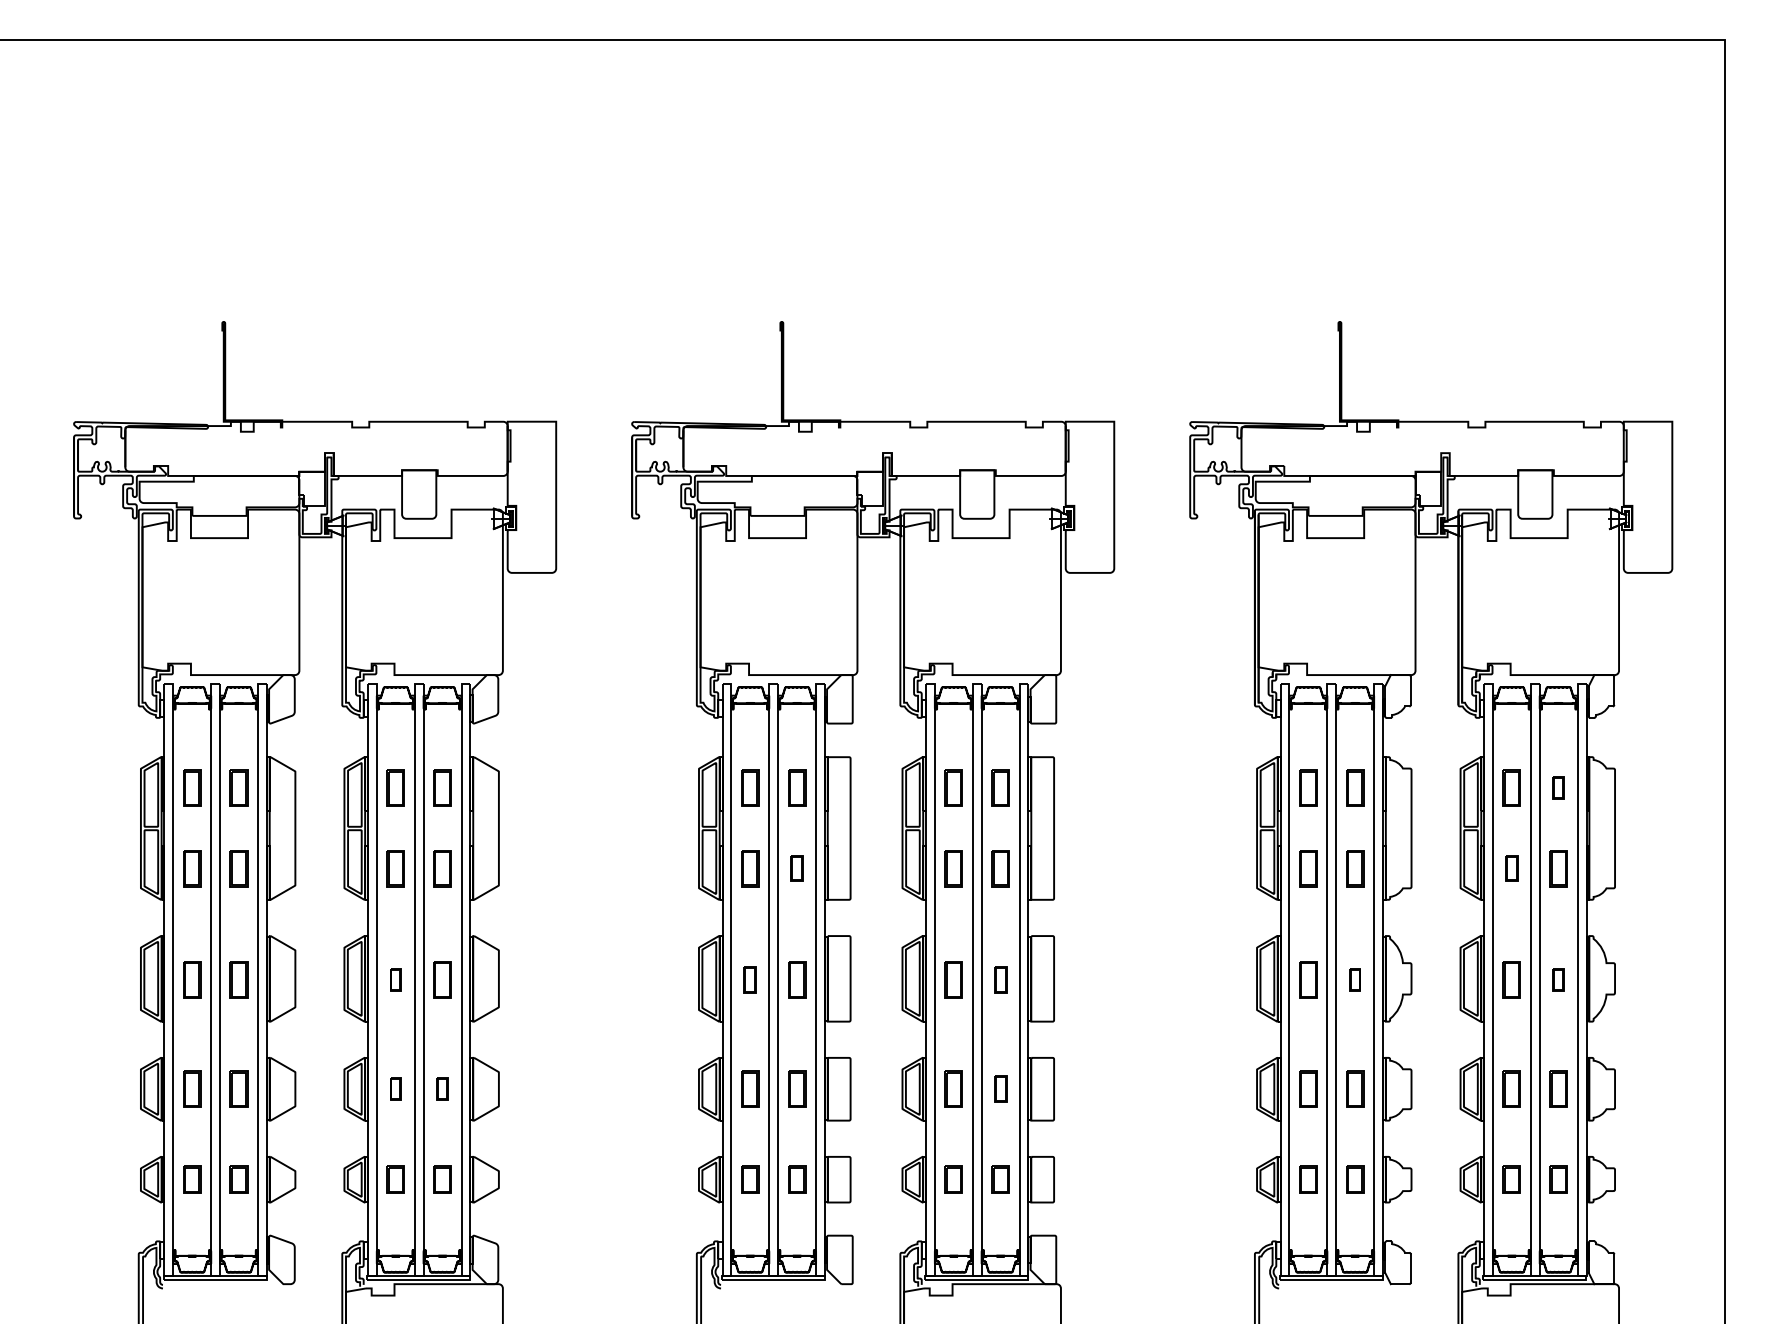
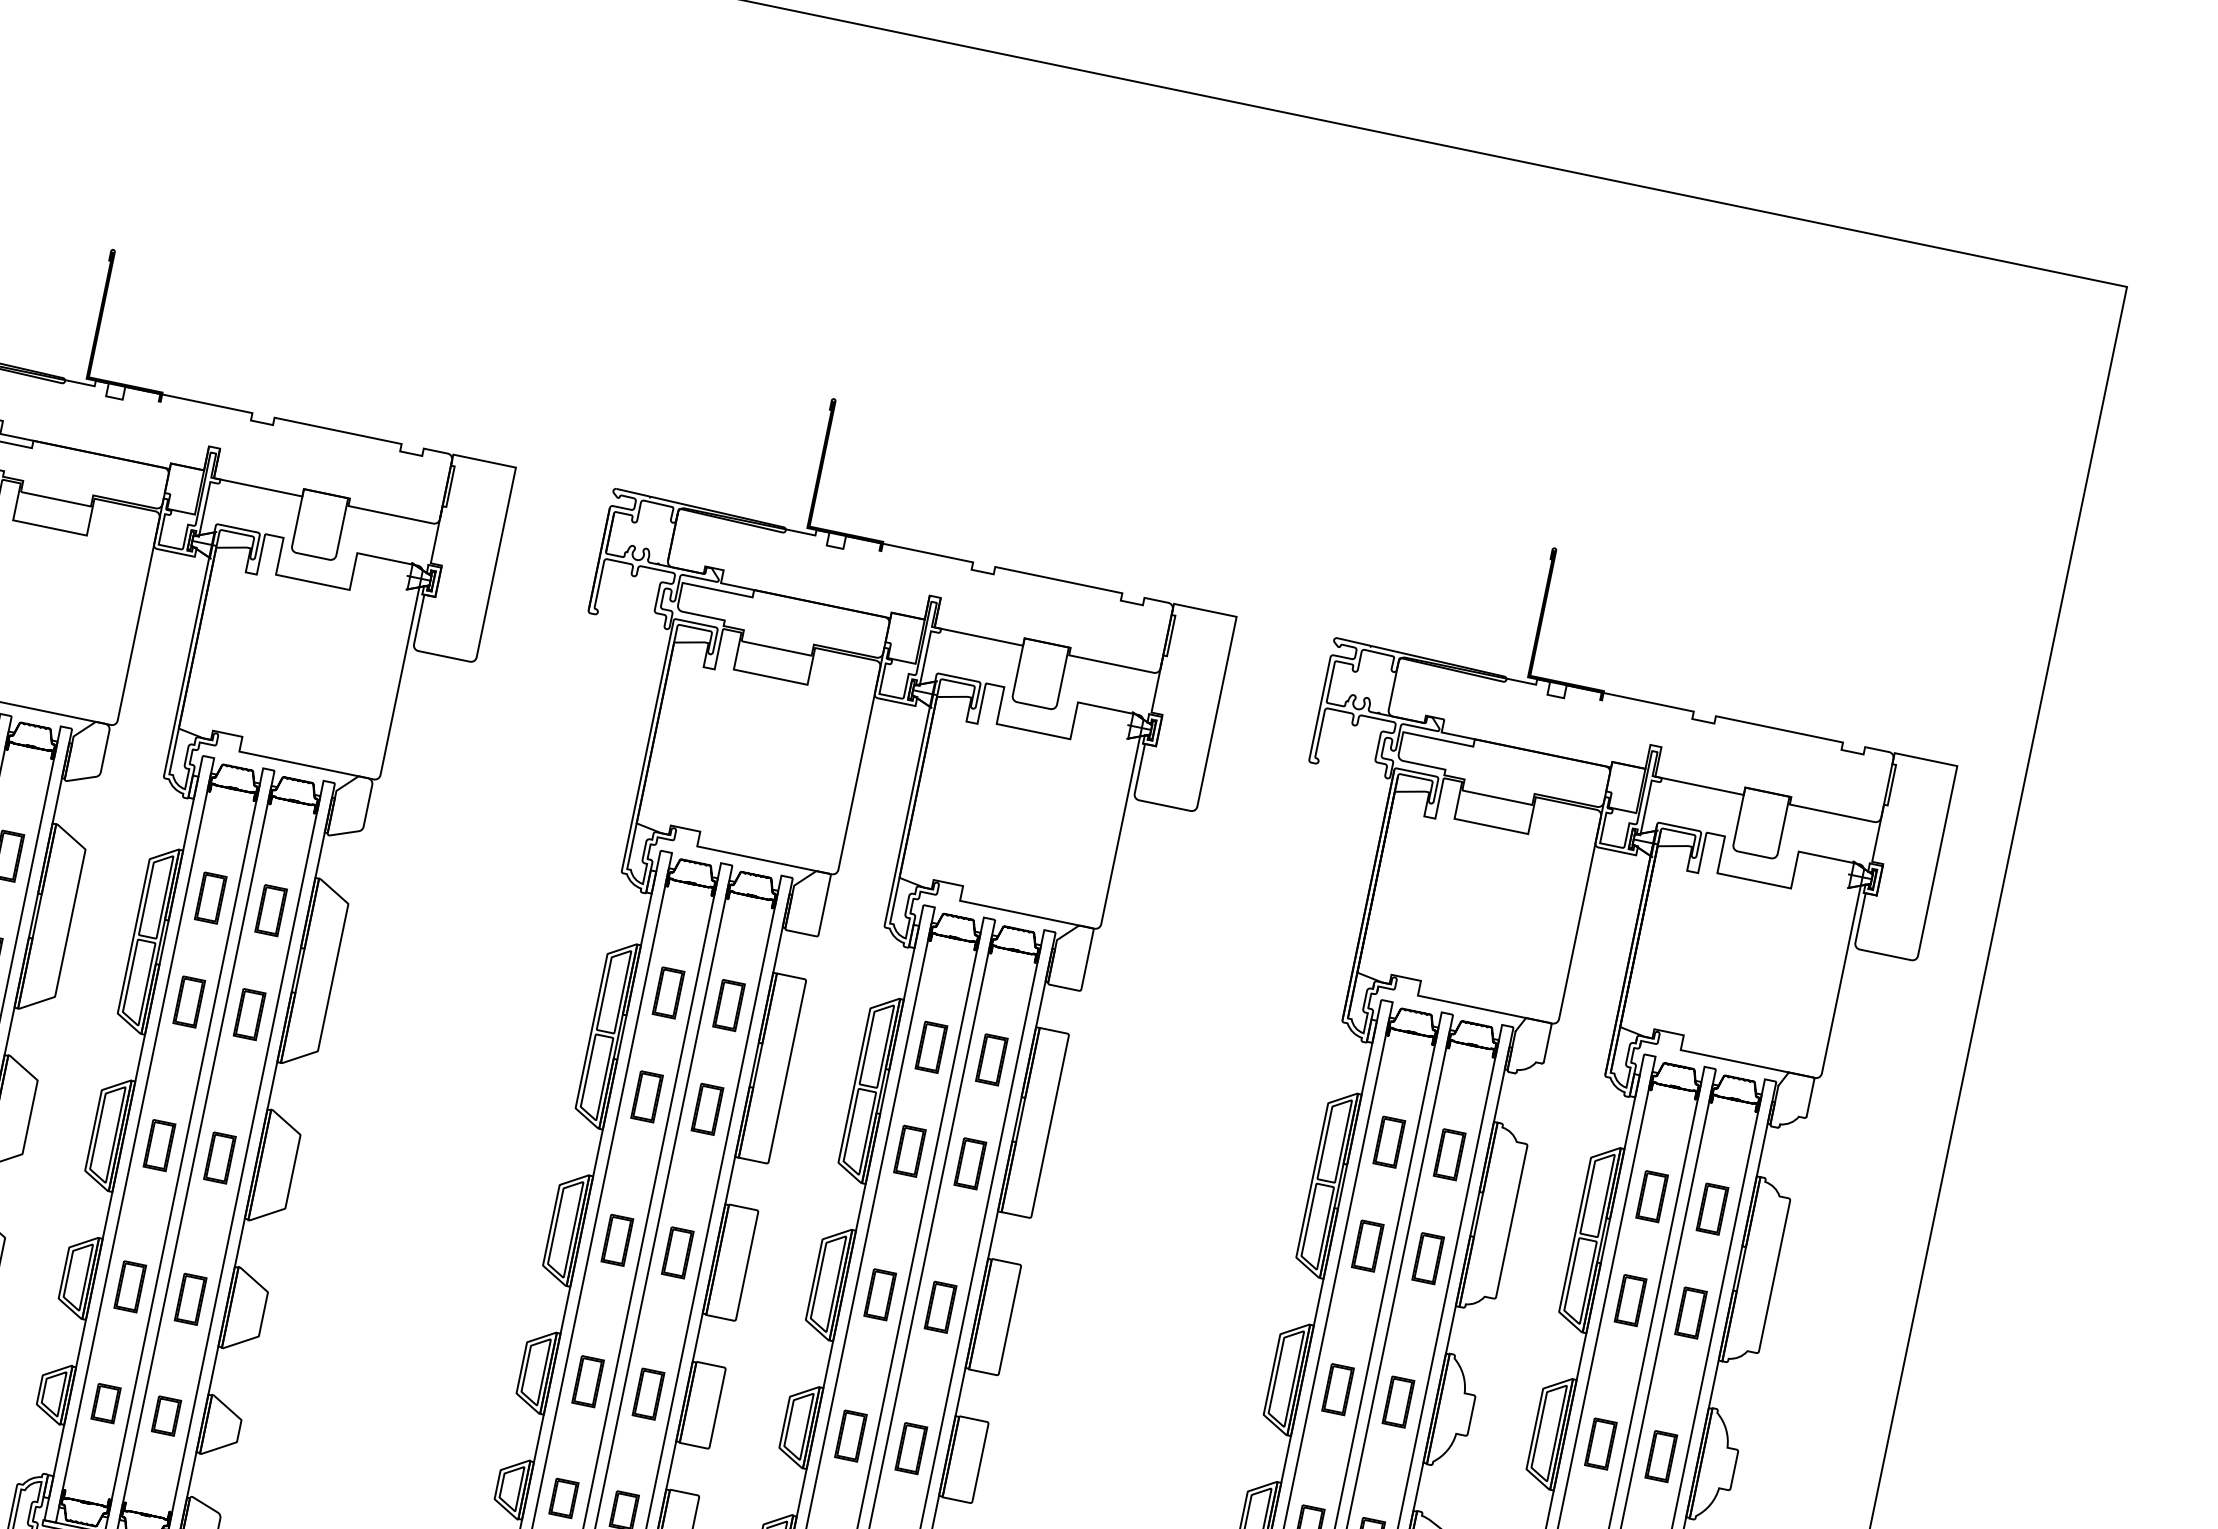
part: (1558, 787) -> (1712, 1208), size x1.67
part: (797, 868) -> (708, 1109), size x1.43
part: (1511, 868) -> (1630, 1300), size x1.43
part: (395, 979) -> (159, 1144), size x1.67
part: (750, 979) -> (617, 1239), size x1.43
part: (1000, 979) -> (940, 1306), size x1.43
part: (1355, 979) -> (1399, 1401), size x1.67
part: (1558, 979) -> (1661, 1456), size x1.67
part: (395, 1088) -> (130, 1285), size x1.67
part: (442, 1088) -> (190, 1298), size x1.67
part: (1000, 1088) -> (911, 1447), size x1.43

